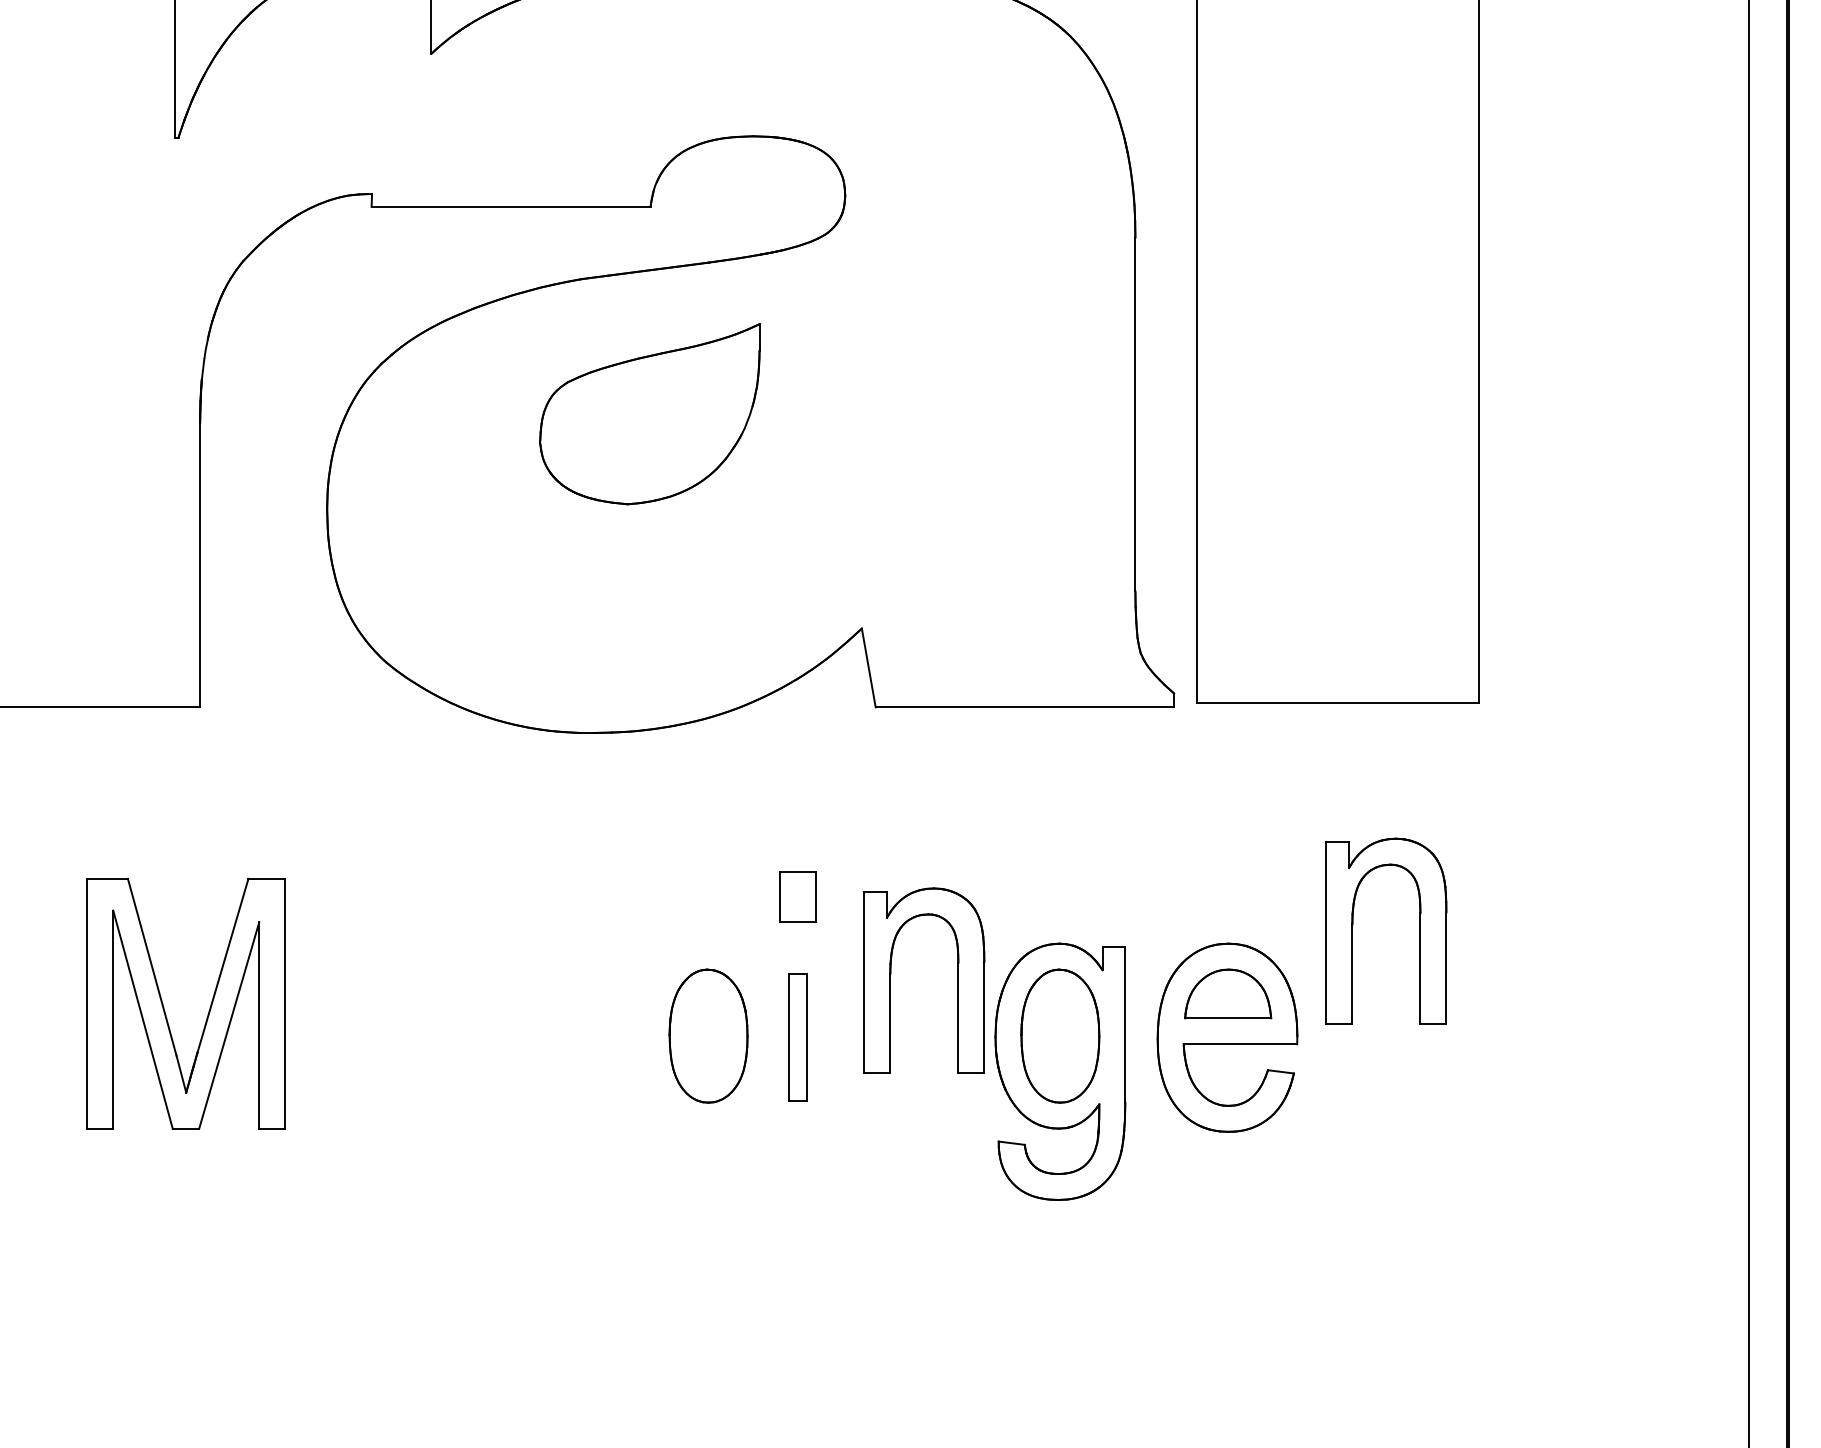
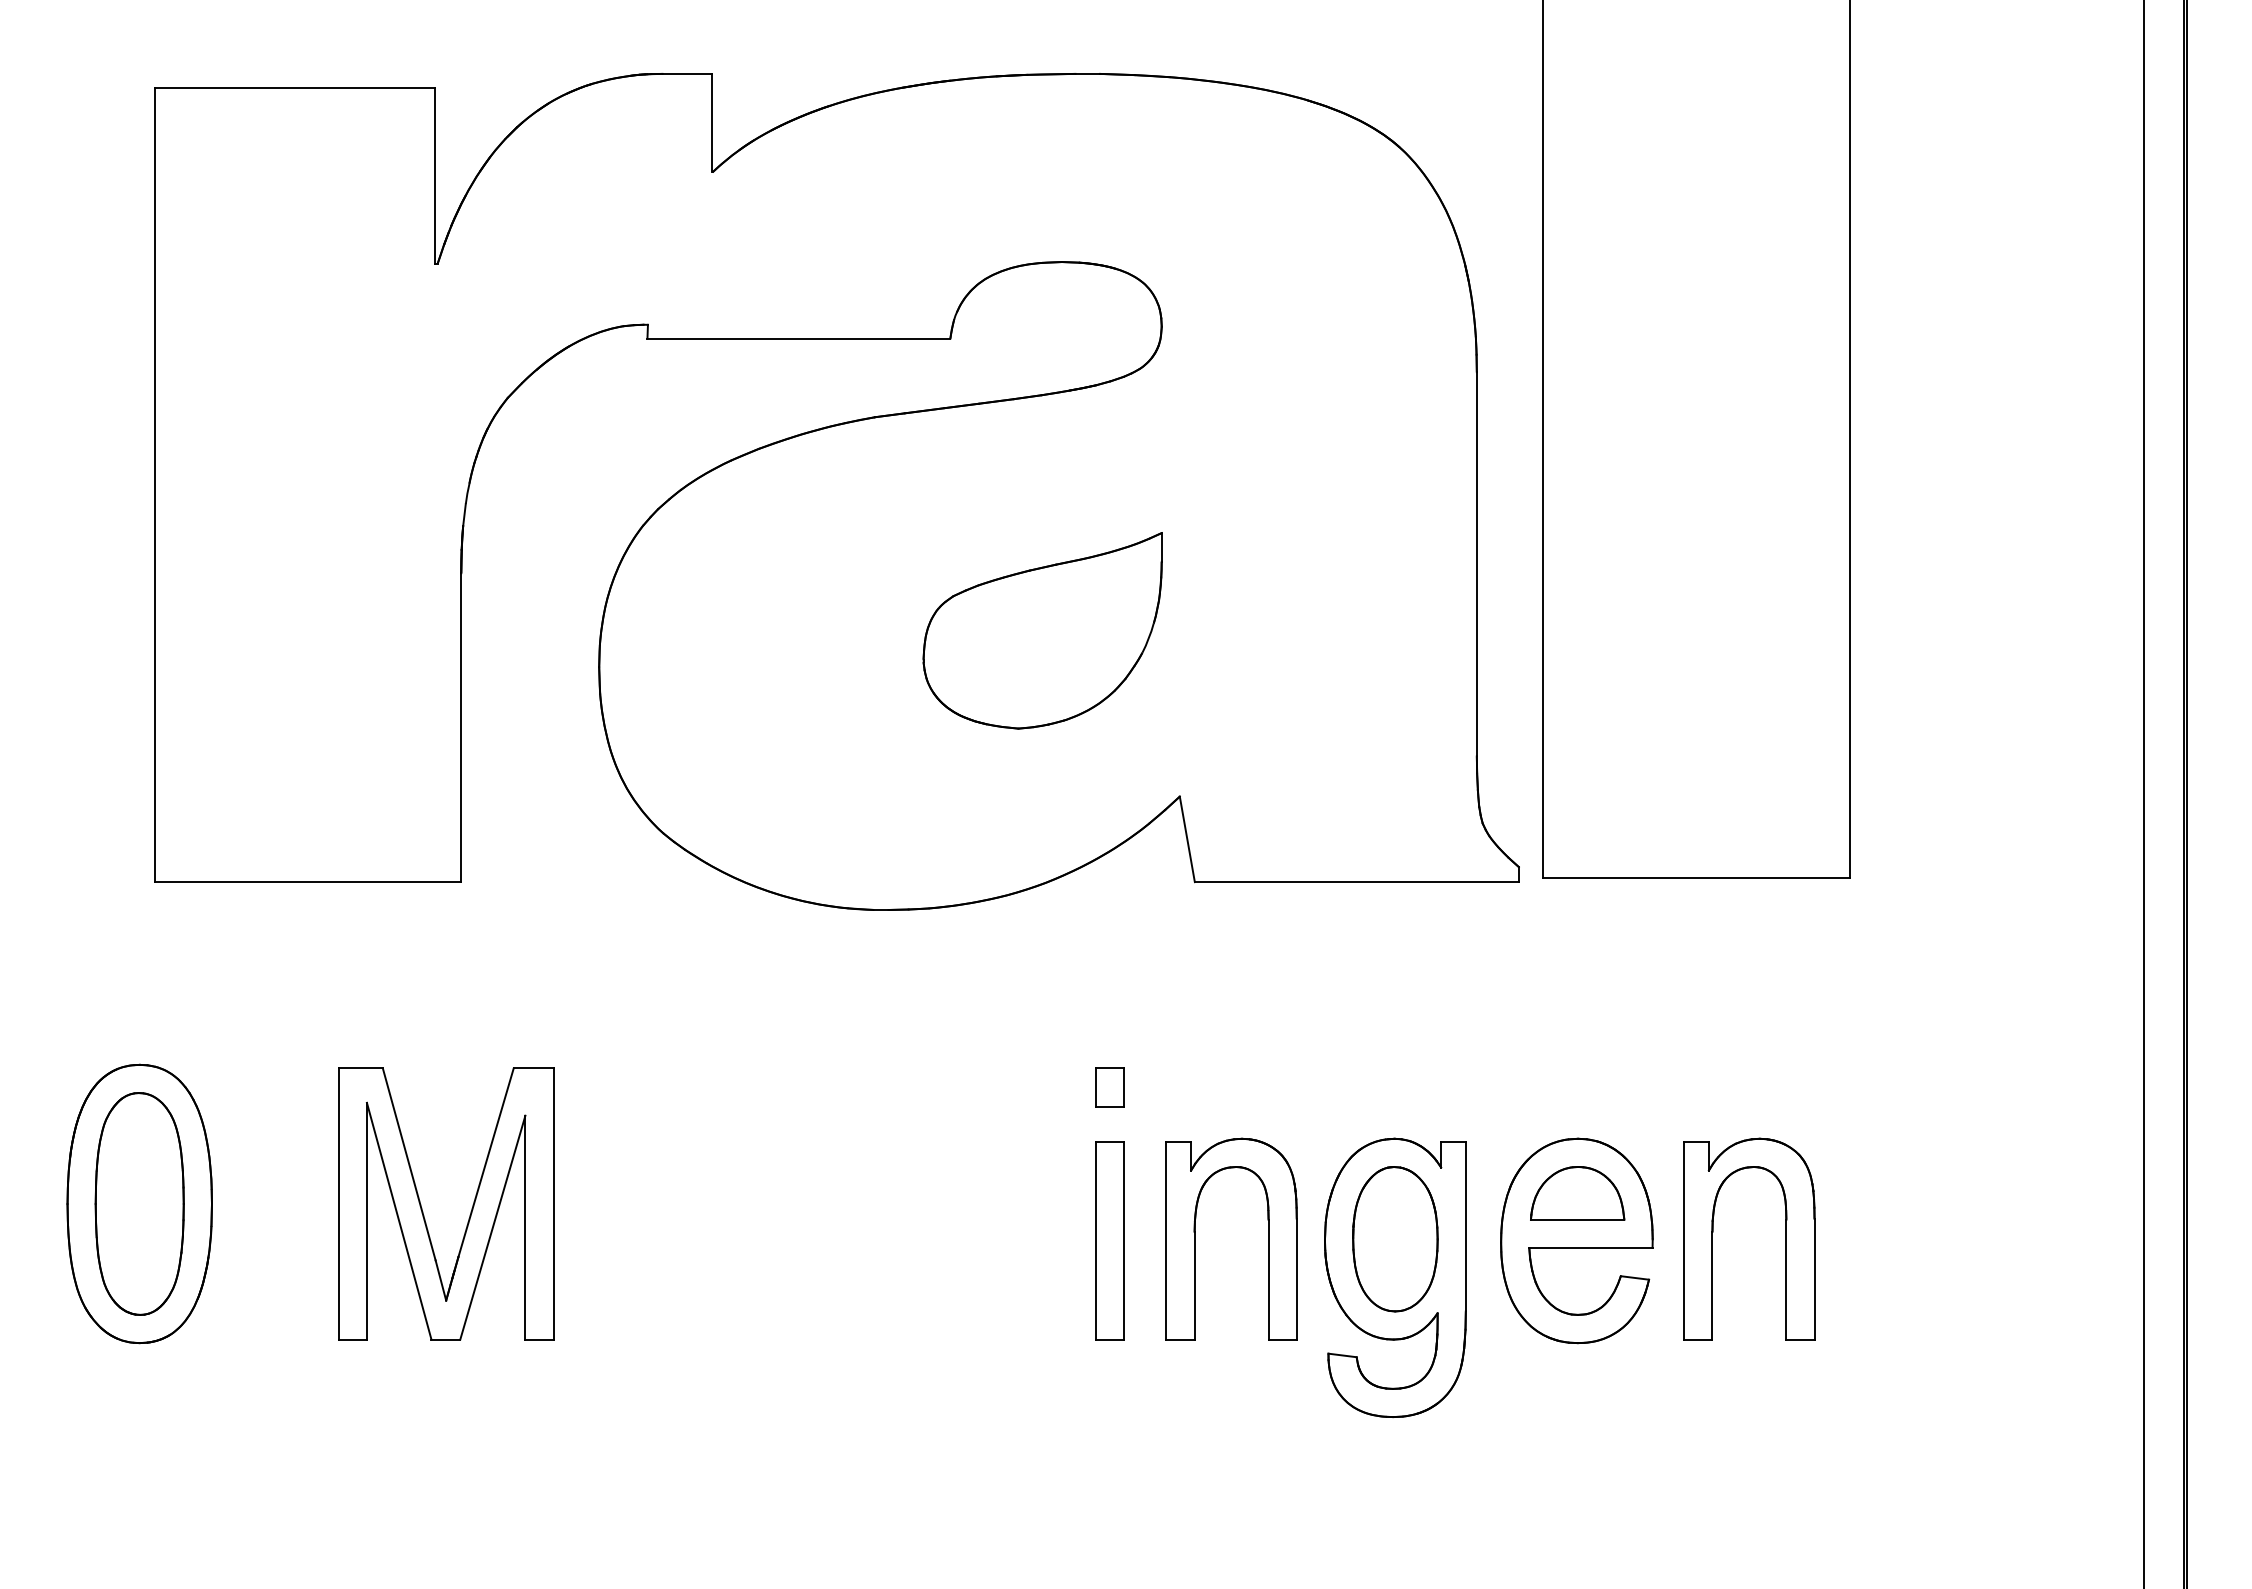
part: (649, 413) -> (1042, 630), moved
part: (797, 896) -> (1109, 1087), size x0.71
part: (1419, 930) -> (1785, 1238), moved
part: (891, 980) -> (1195, 1238), moved
part: (708, 1036) -> (1013, 1239), removed
part: (797, 1037) -> (1109, 1240), size x1.43

